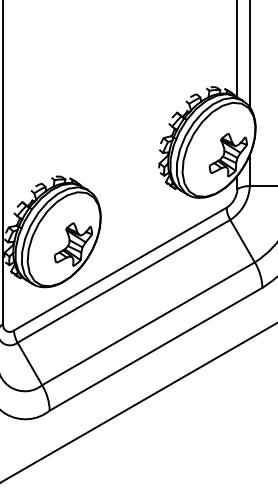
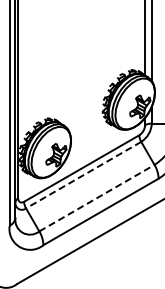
line: (123, 281) -> (83, 175), solid -> dashed
line: (149, 322) -> (97, 197), solid -> dashed

